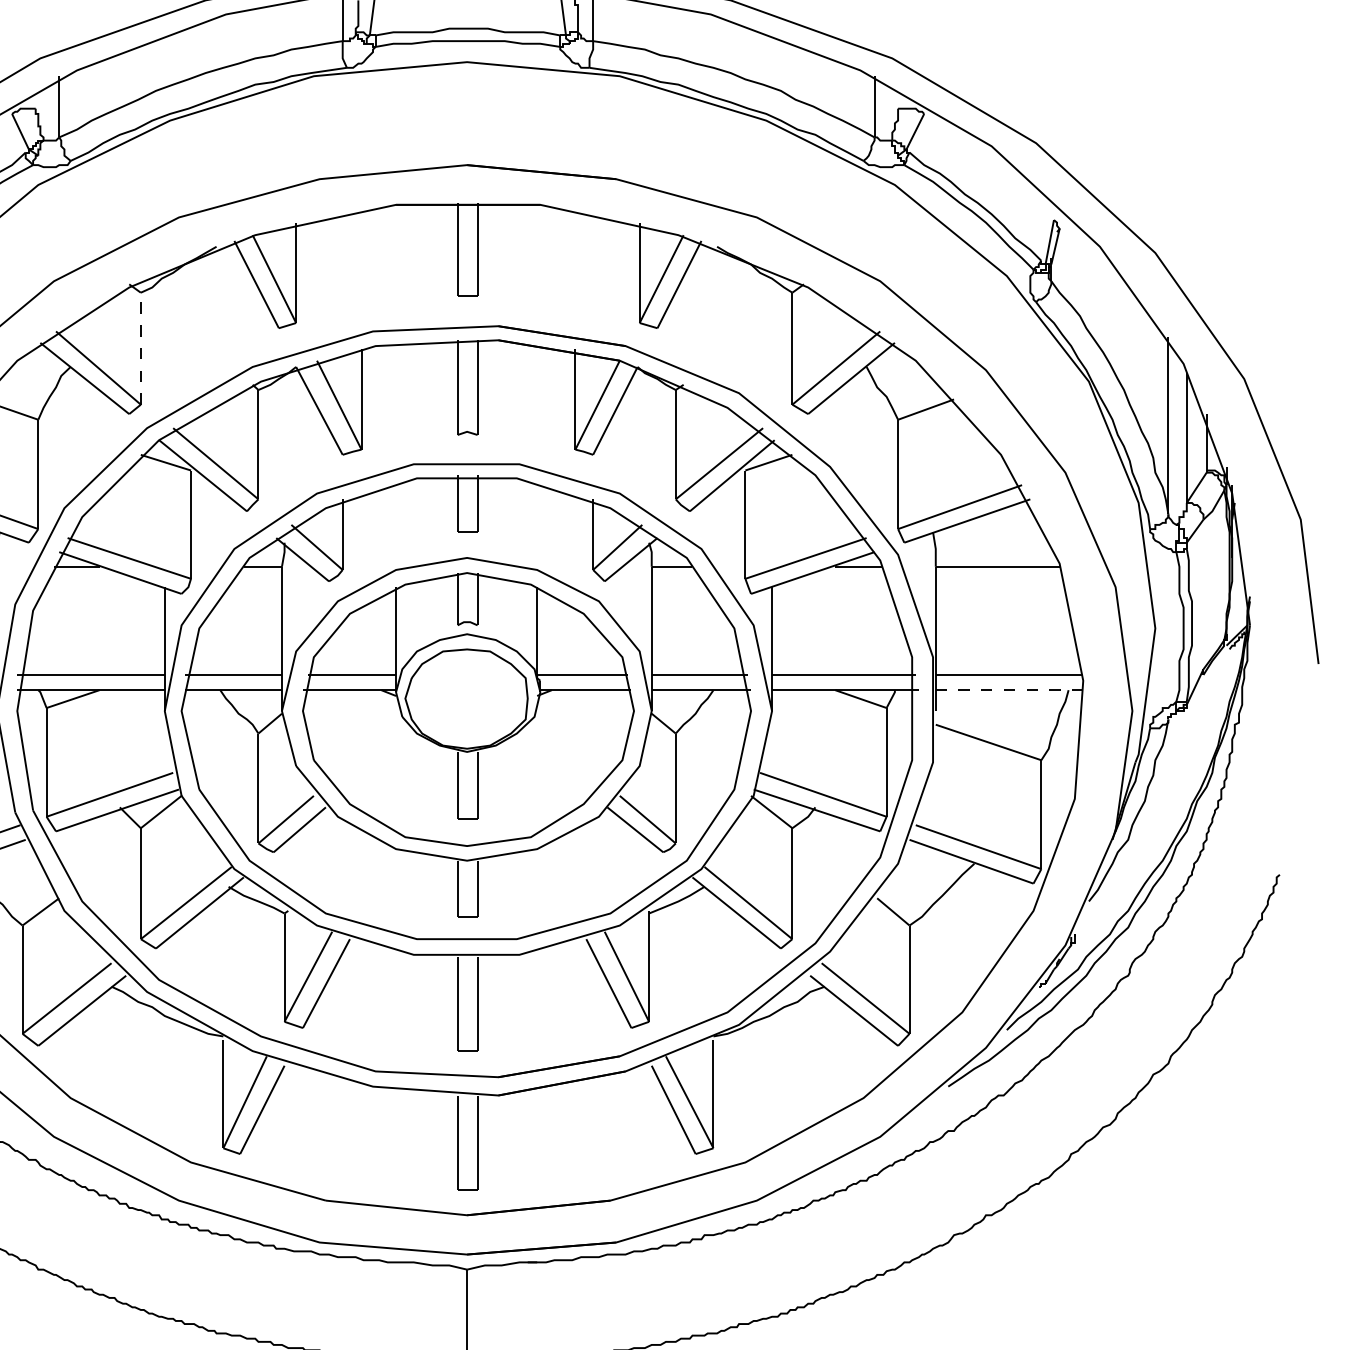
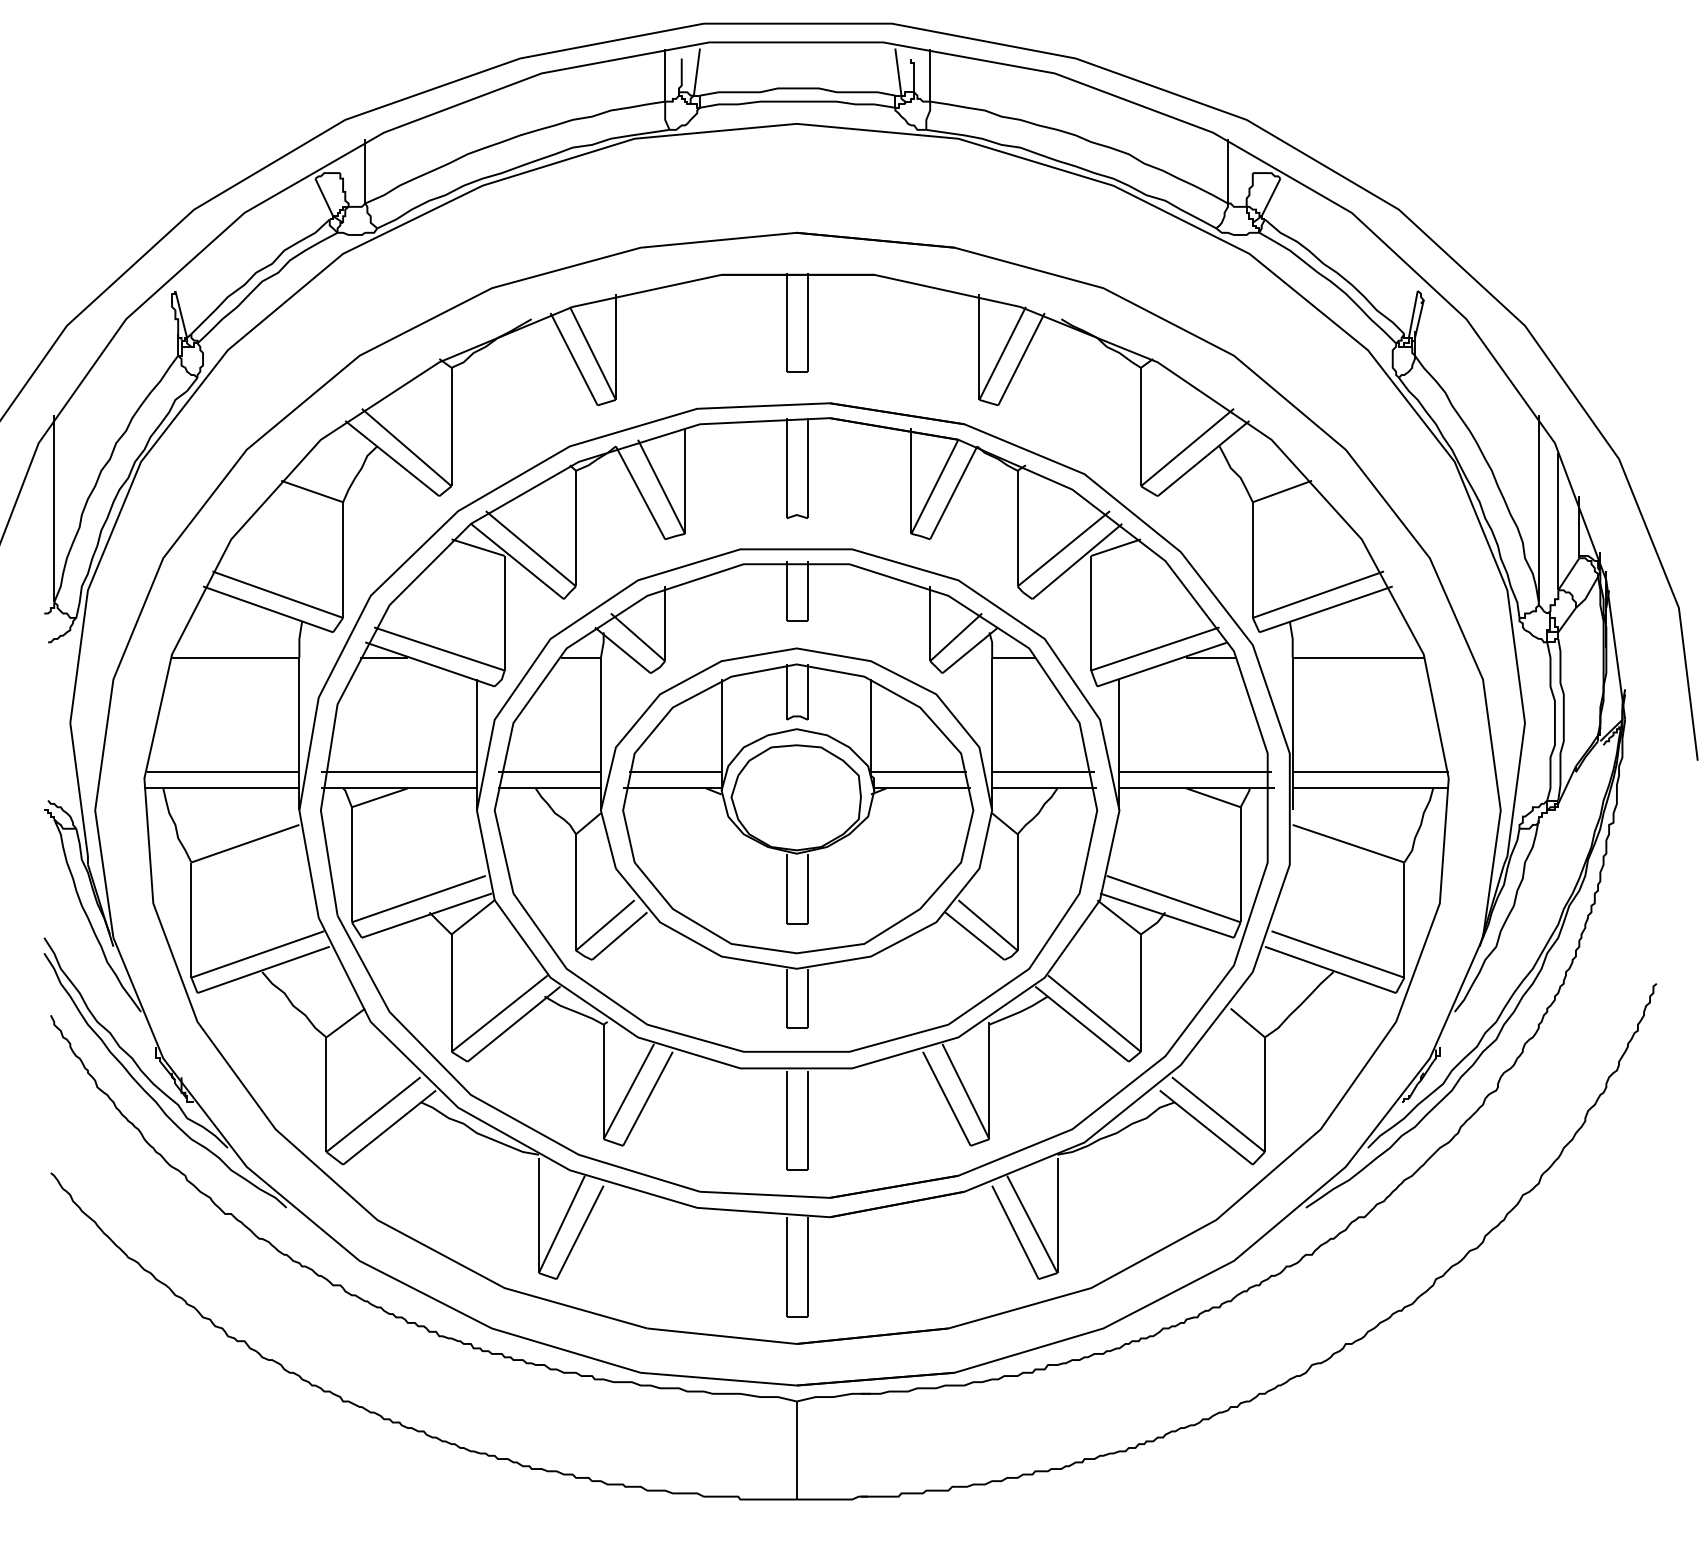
line: (140, 348) -> (451, 426), dashed -> solid
line: (1009, 690) -> (1370, 788), dashed -> solid

